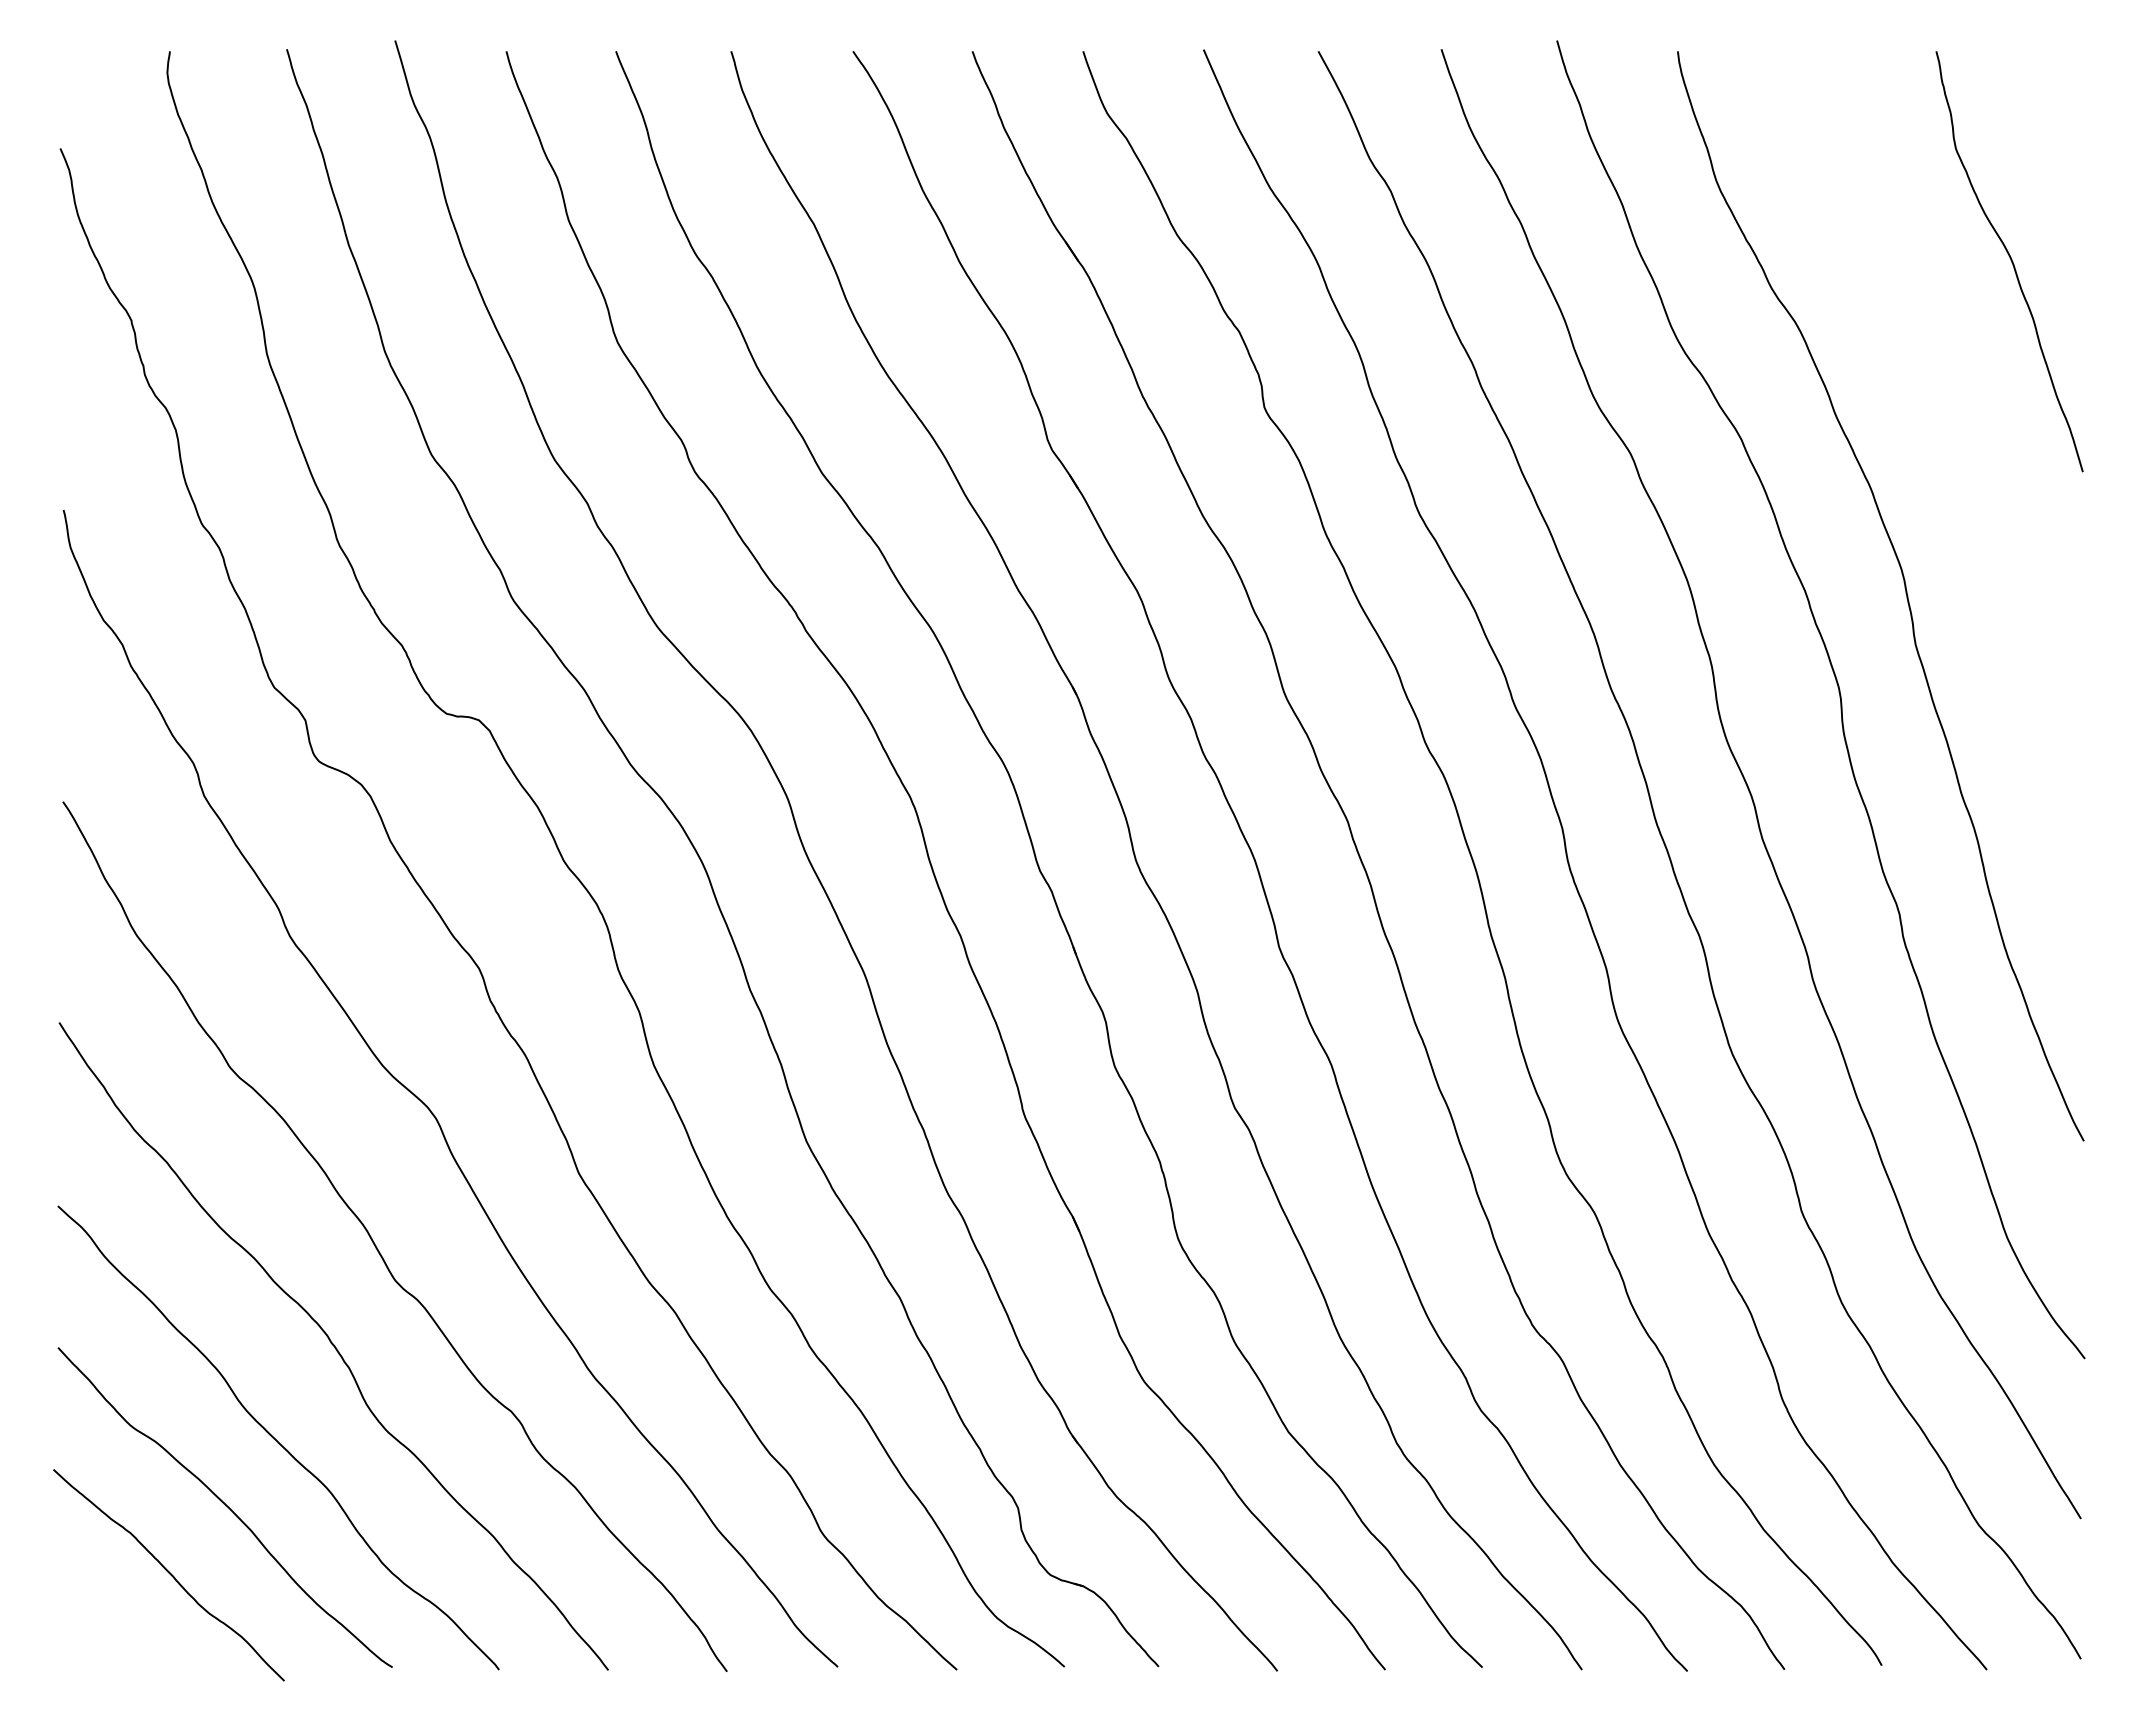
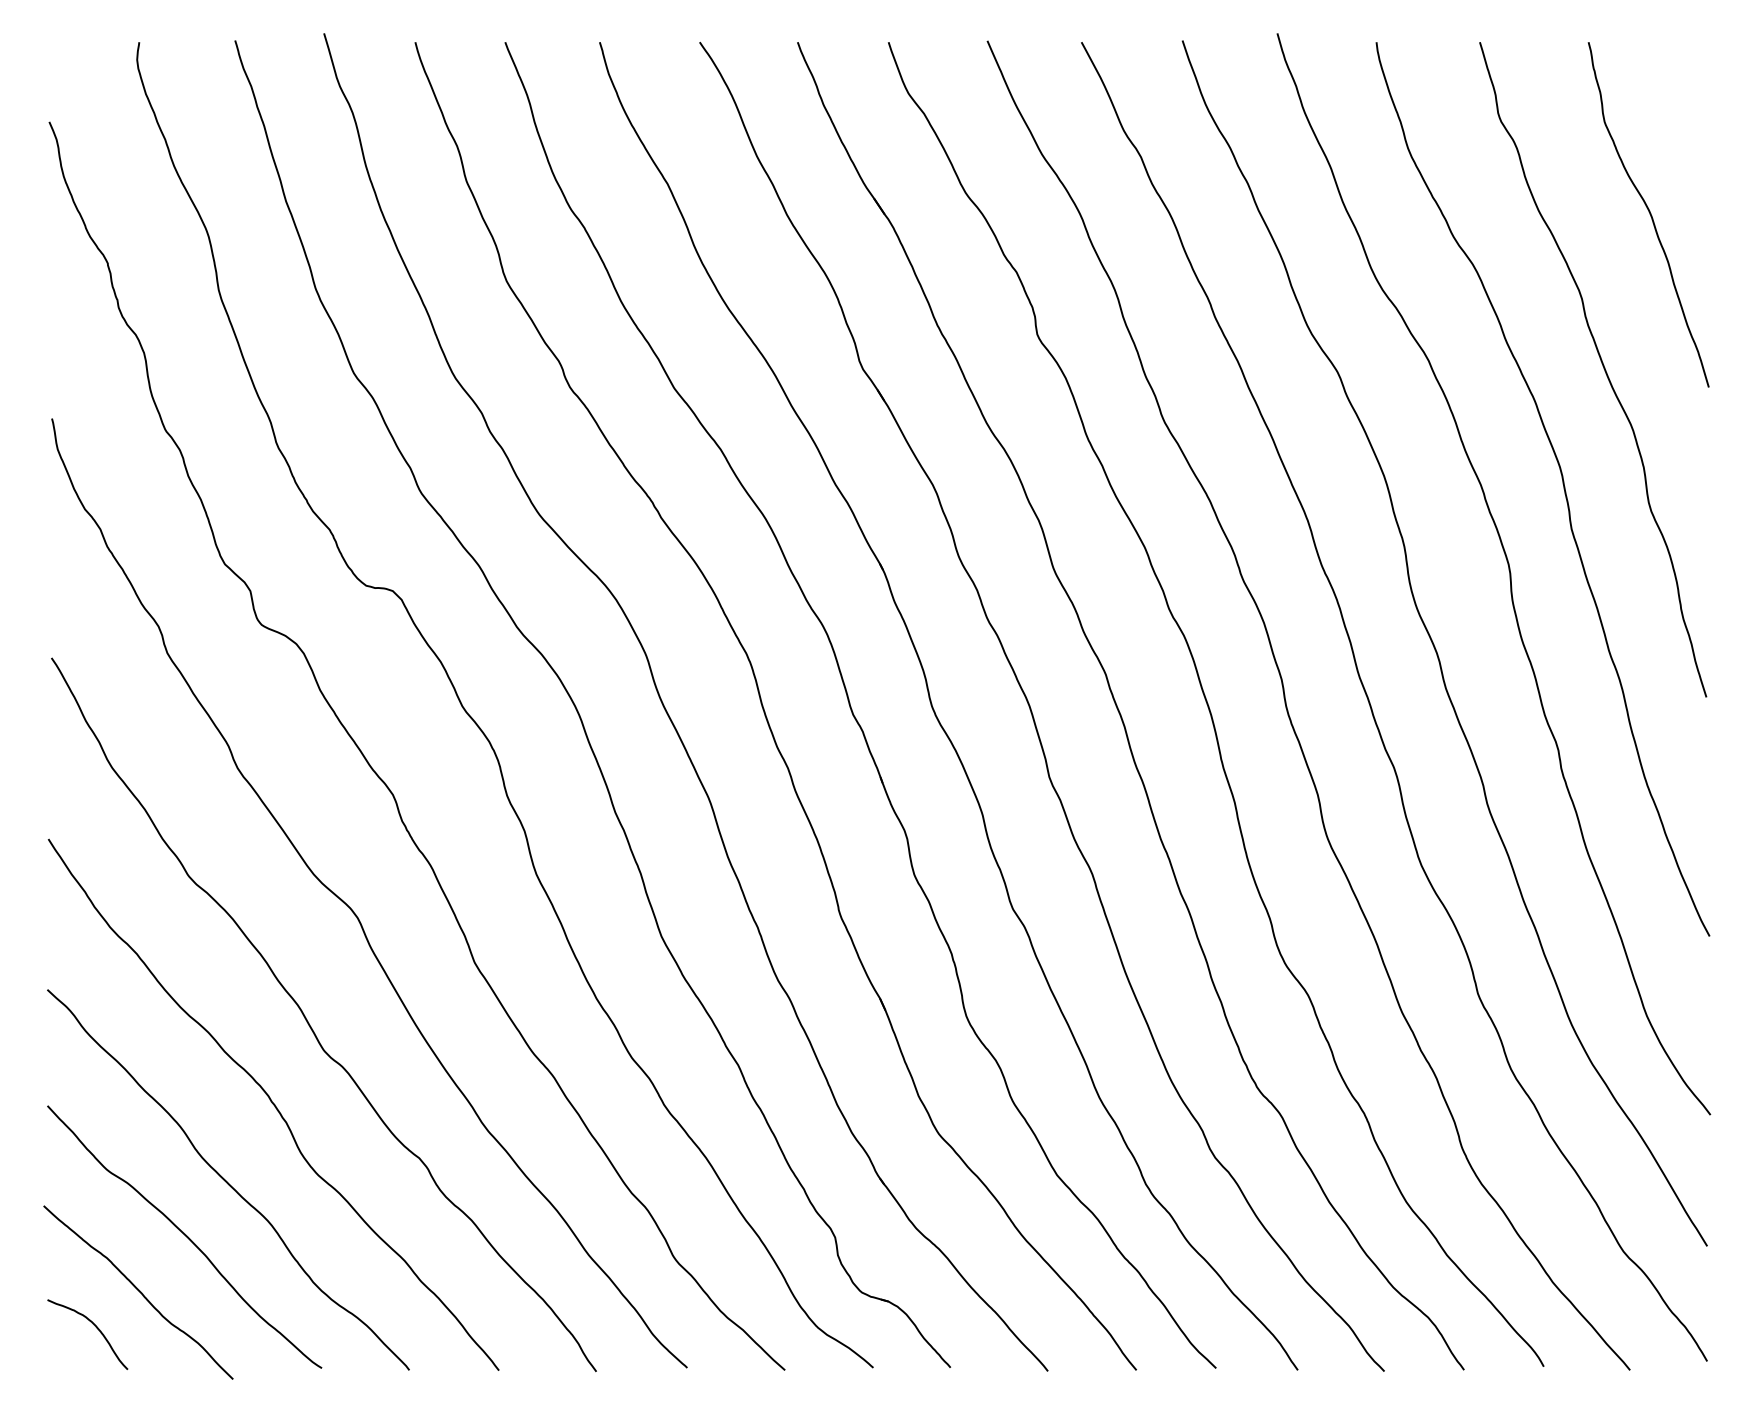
curve: (1953, 446) -> (1602, 366), added
curve: (117, 1618) -> (96, 1328), added

